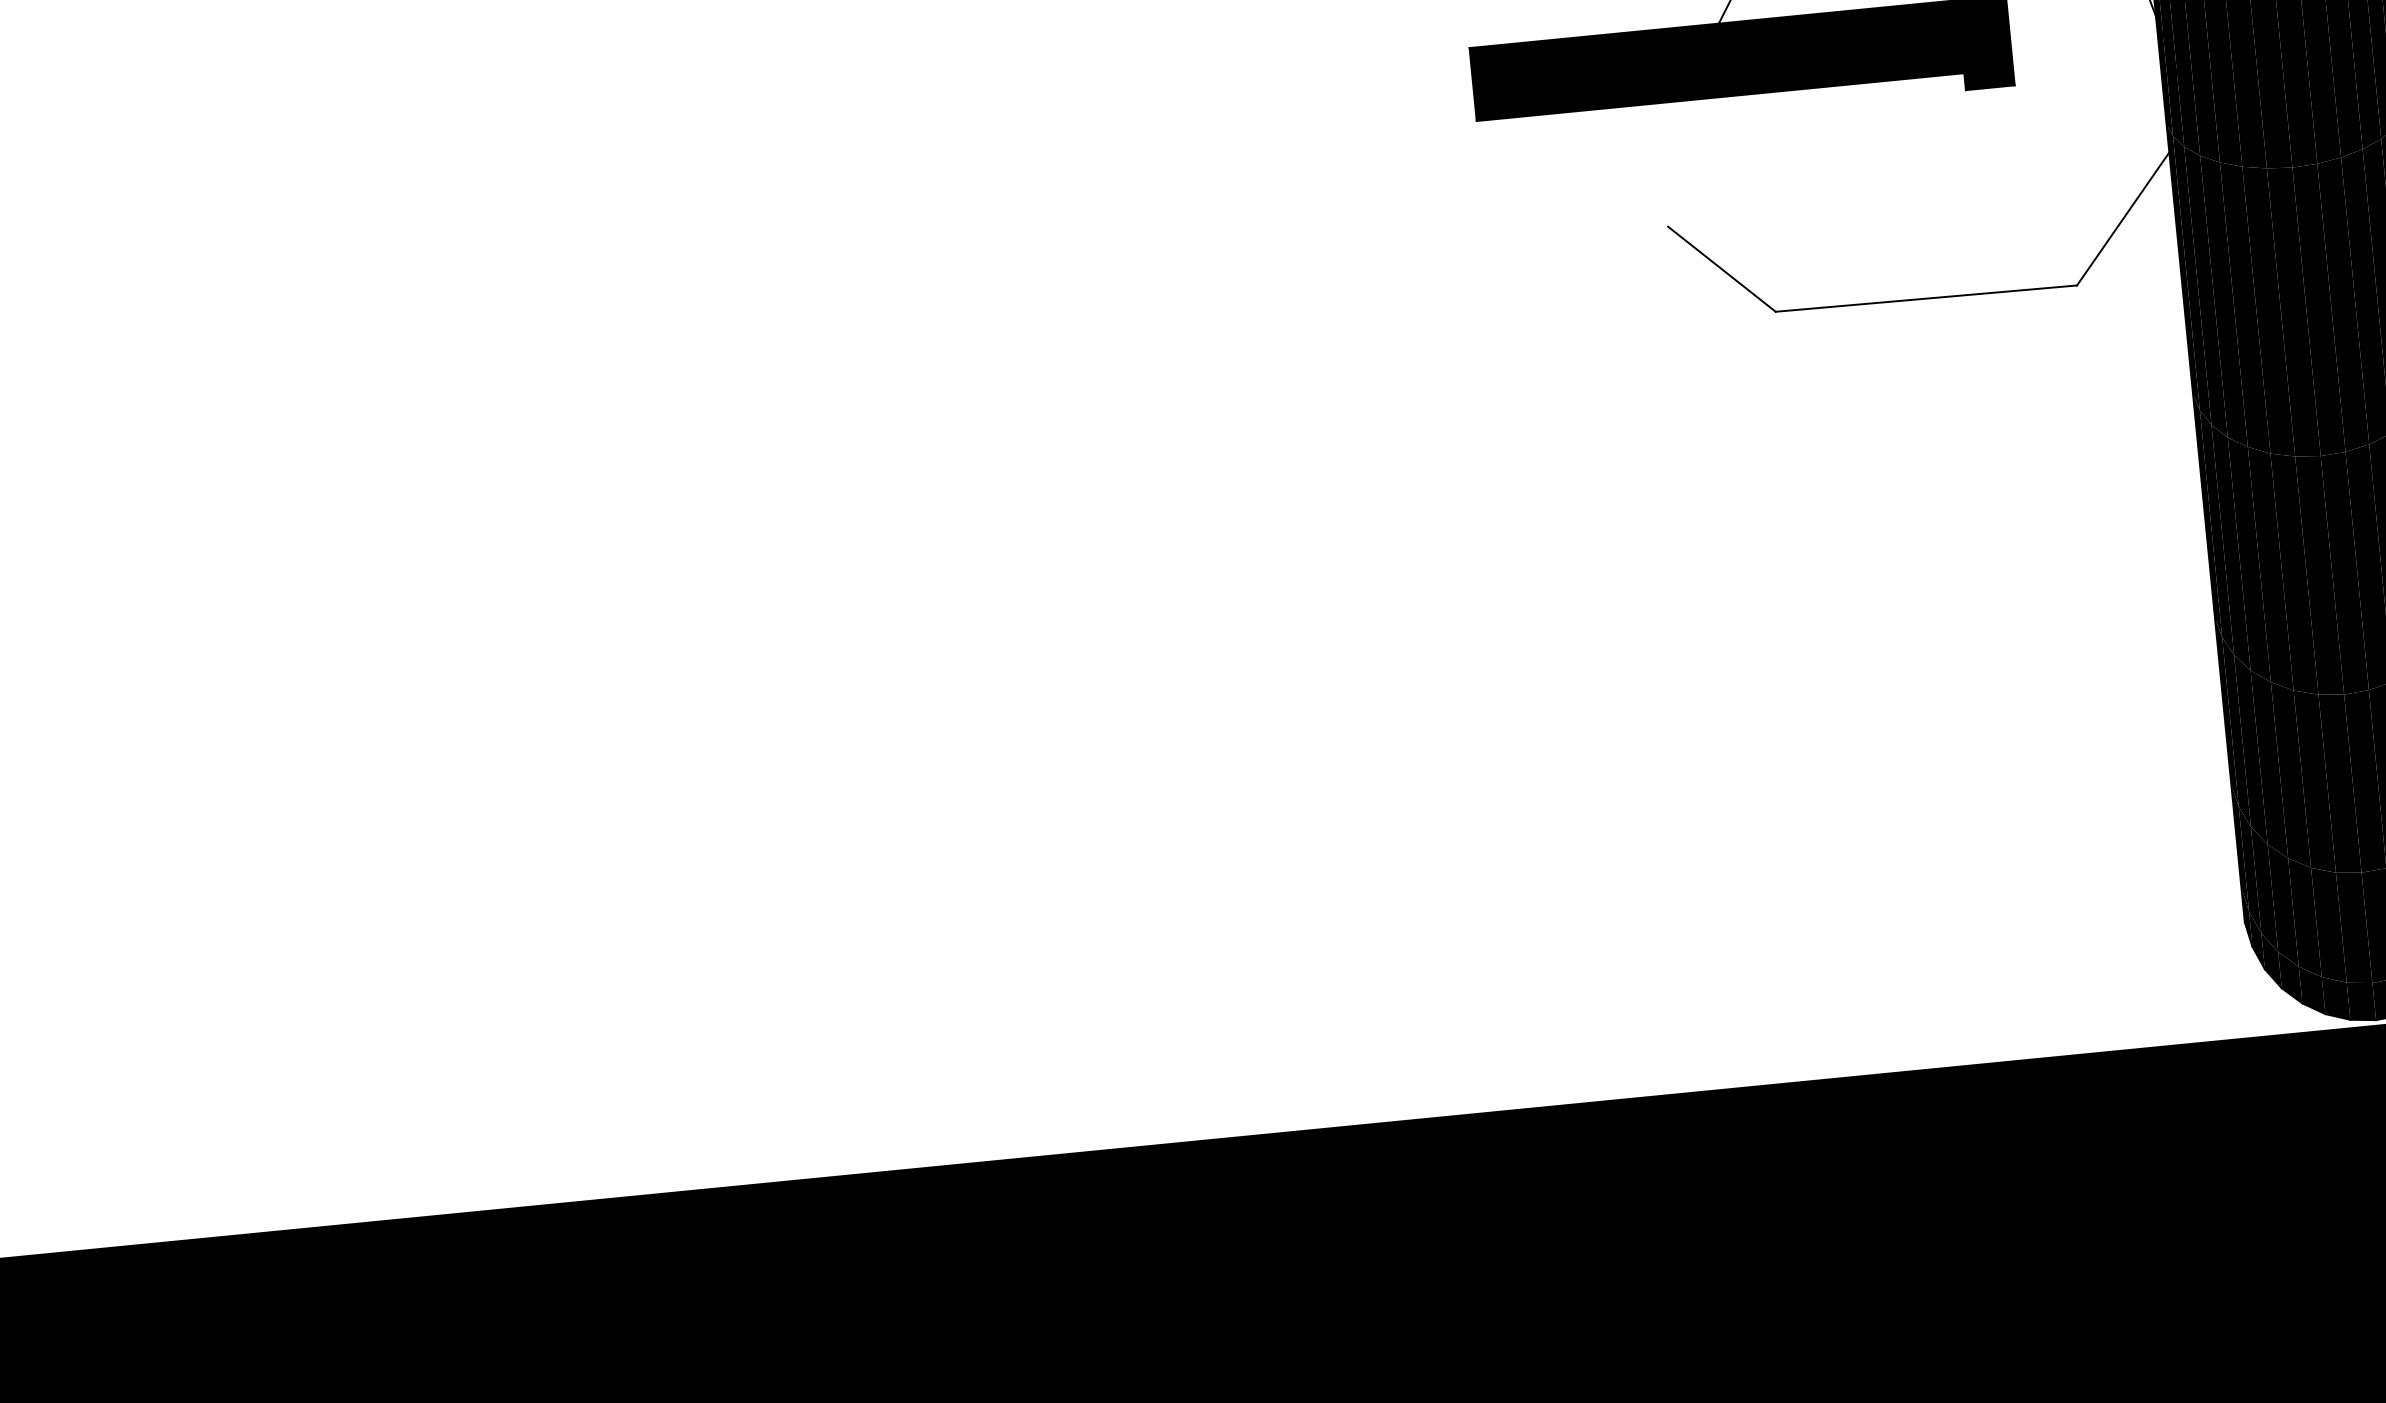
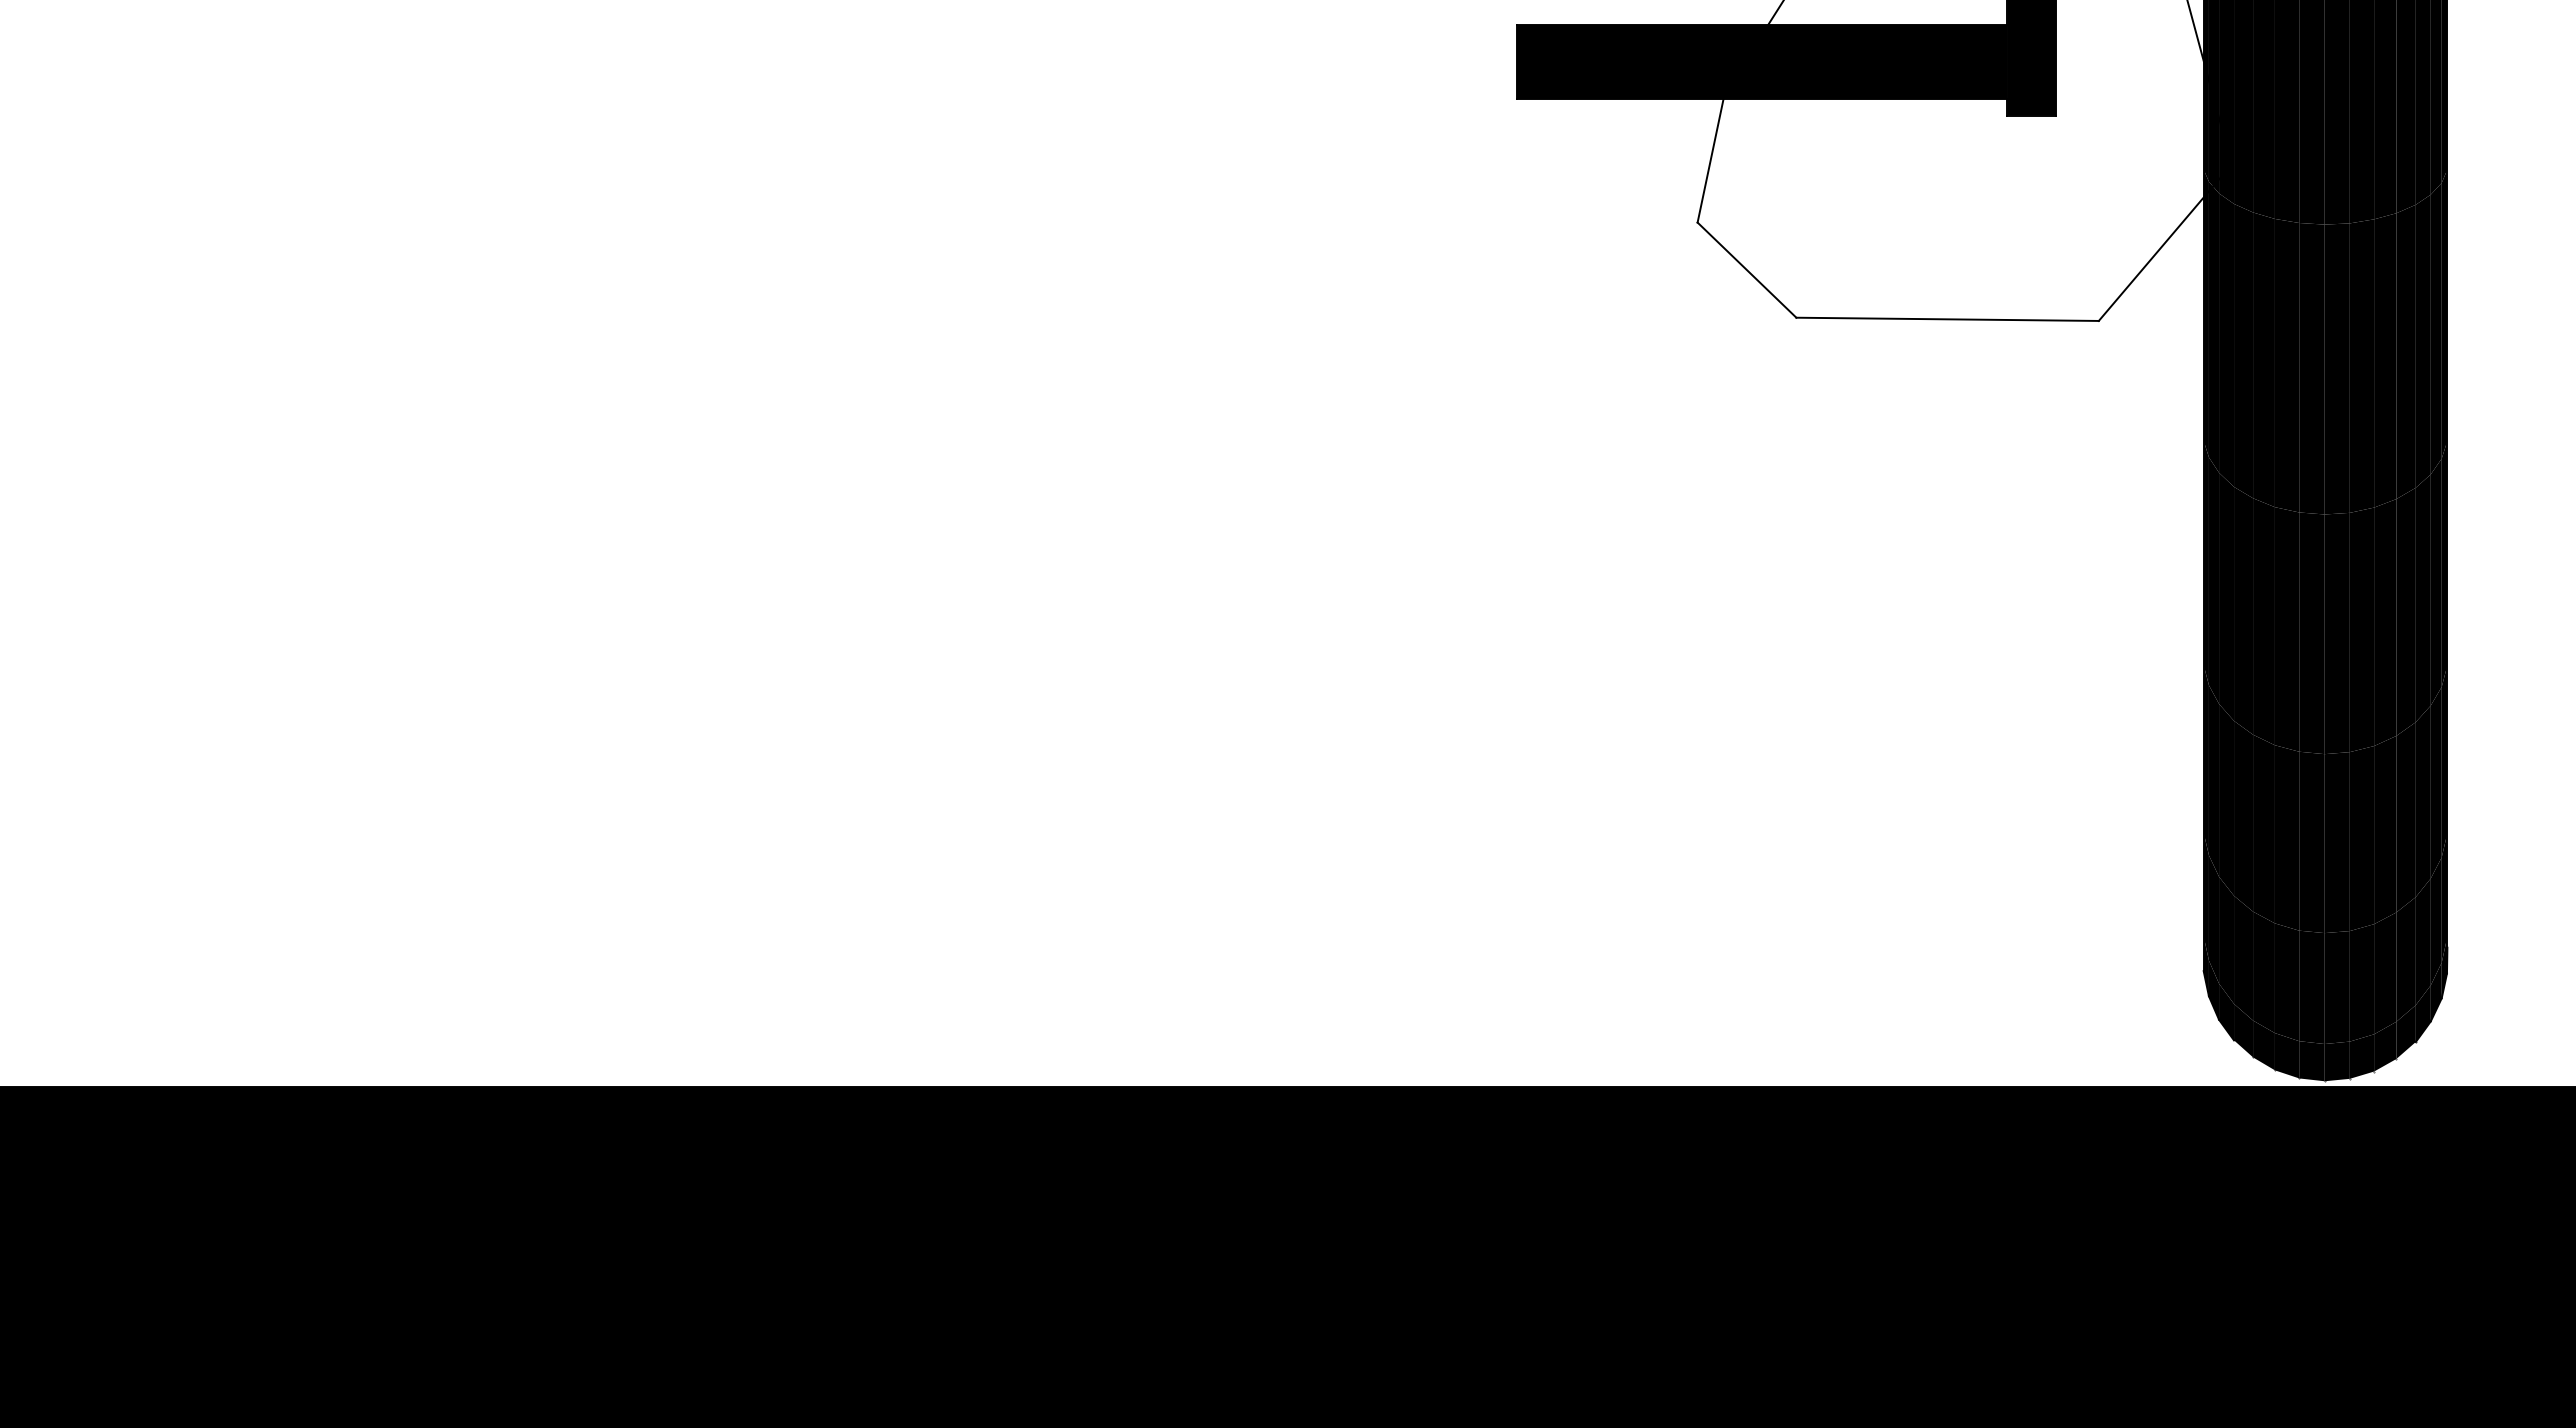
line: (1674, 160) -> (1710, 157), added

